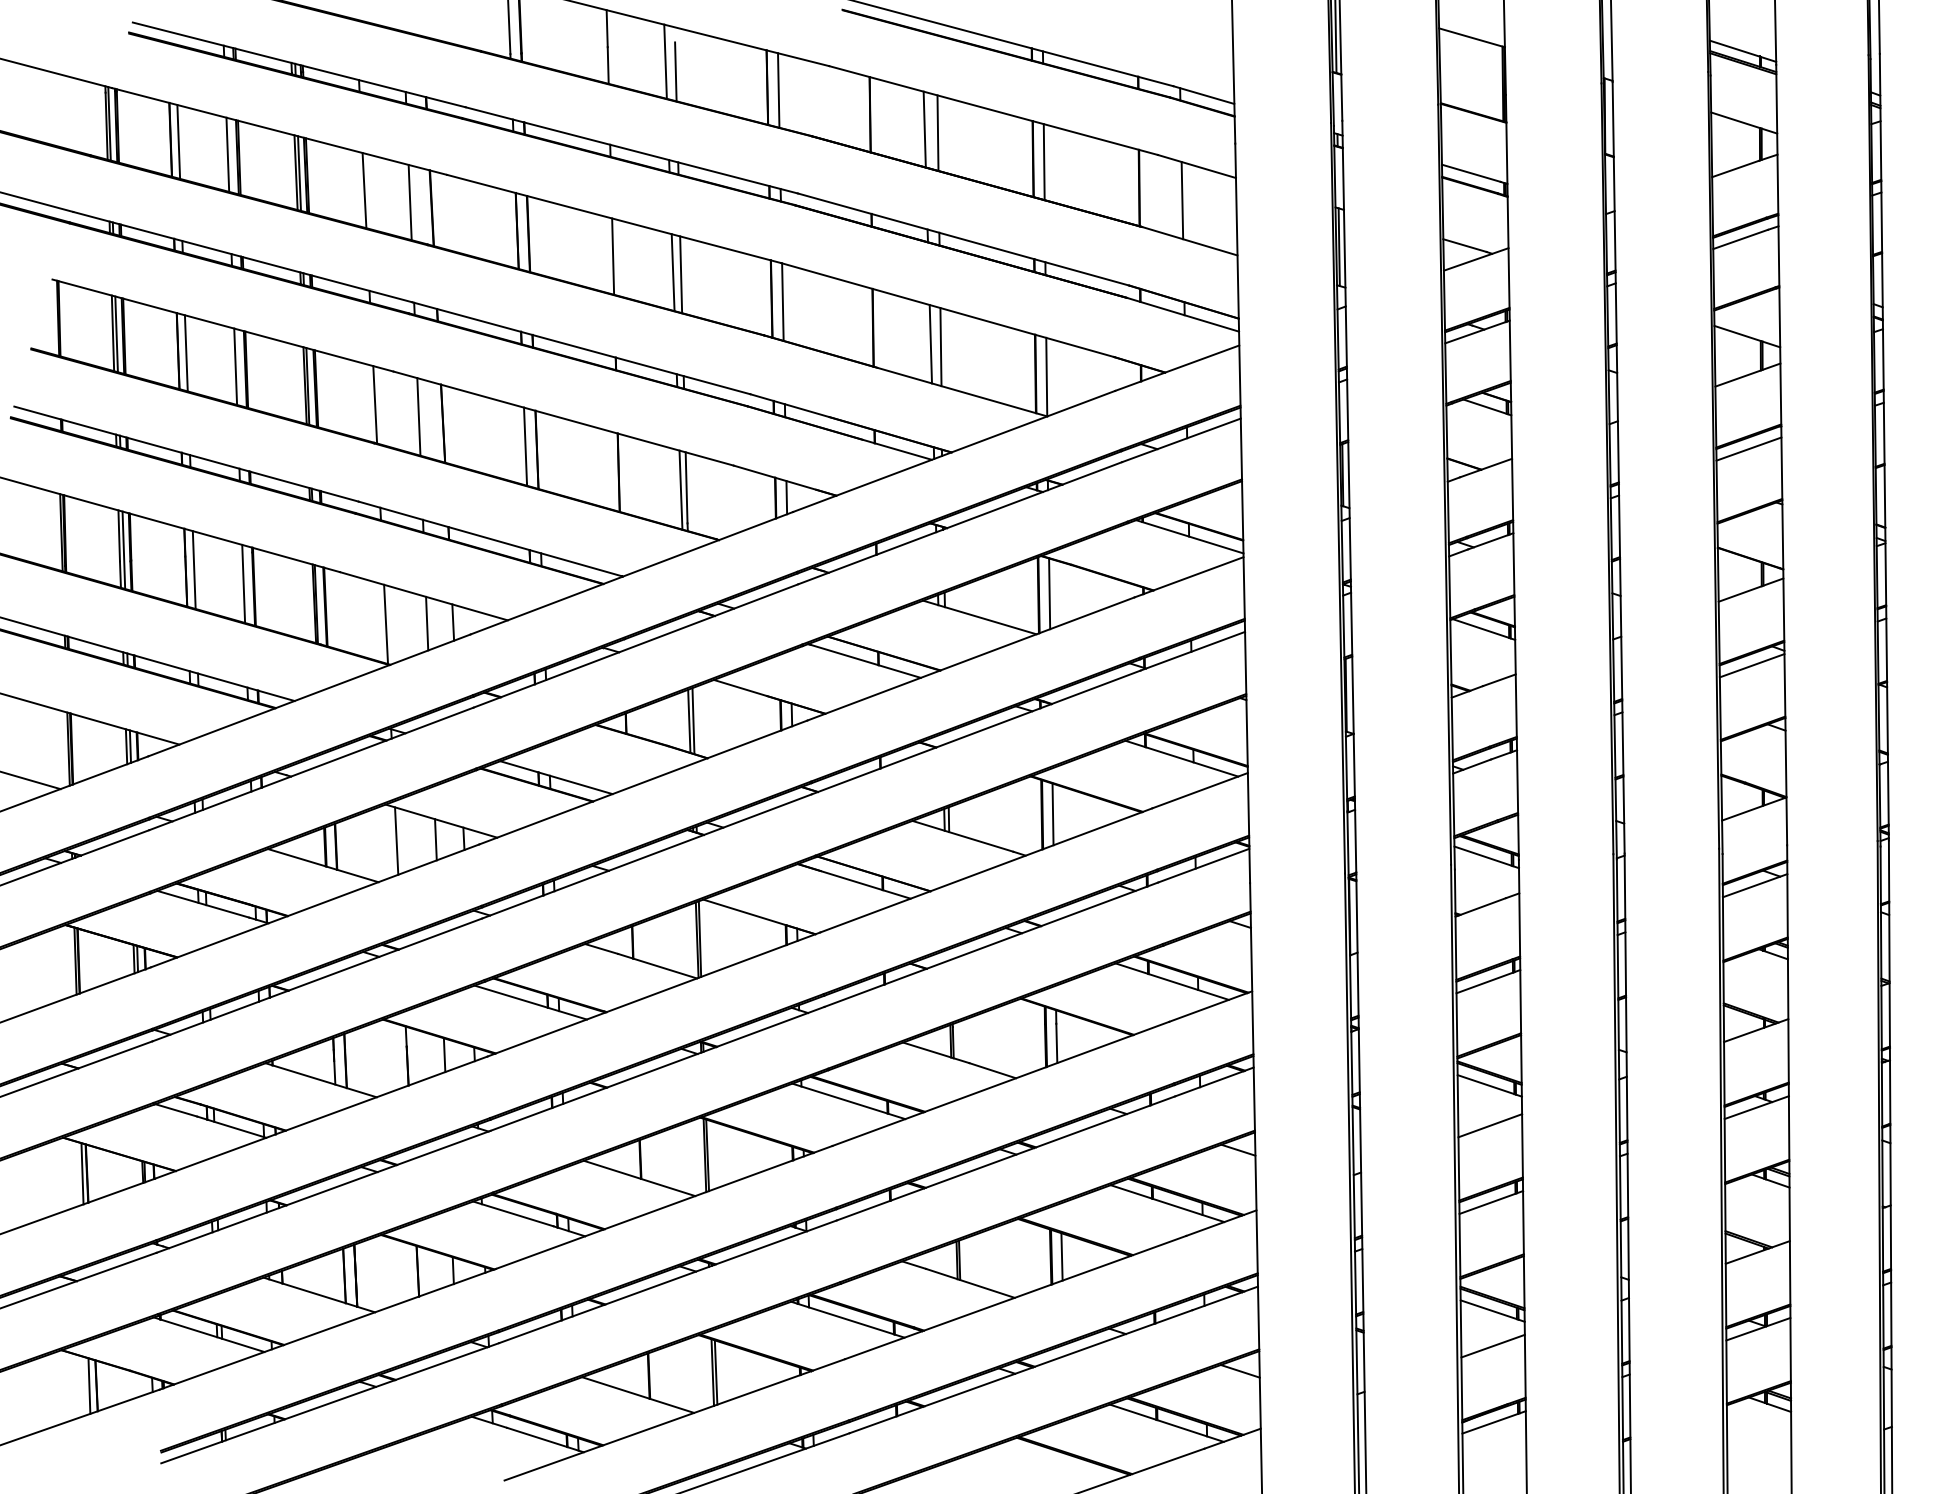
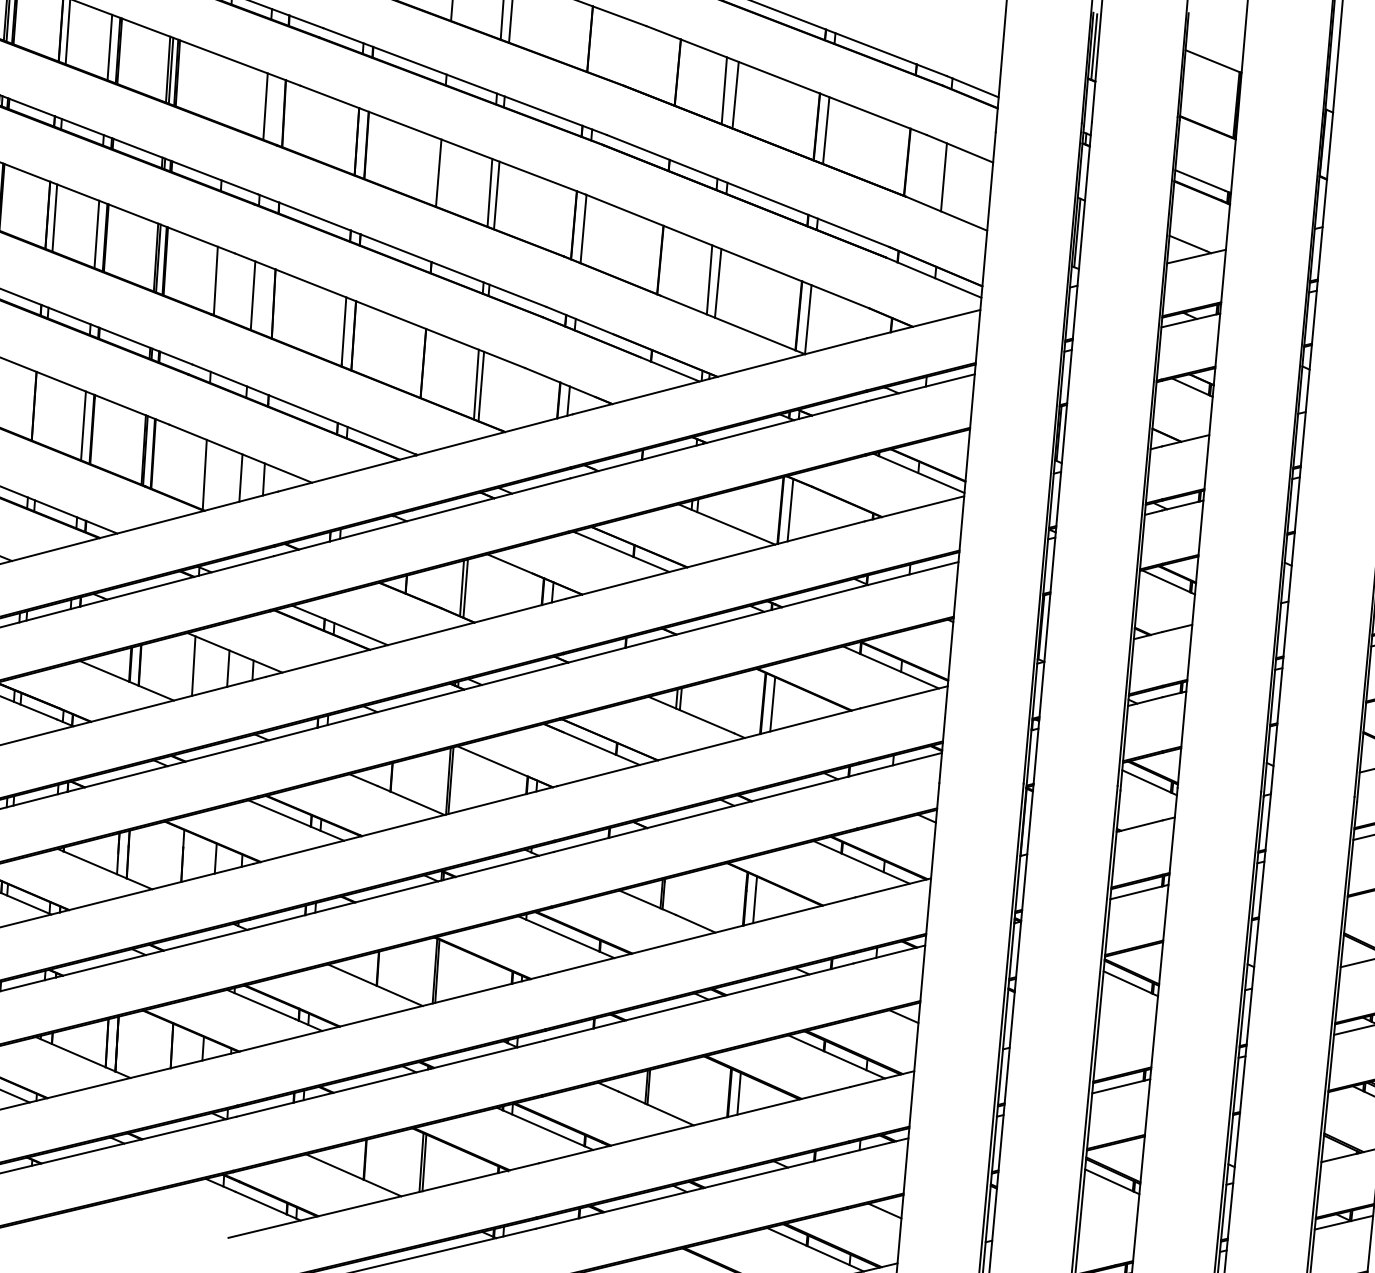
line: (778, 90) -> (599, 42), removed
line: (364, 190) -> (226, 91), removed
line: (193, 570) -> (40, 409), removed
line: (1490, 1125) -> (1127, 1018), removed
line: (1492, 1345) -> (1108, 1212), removed

